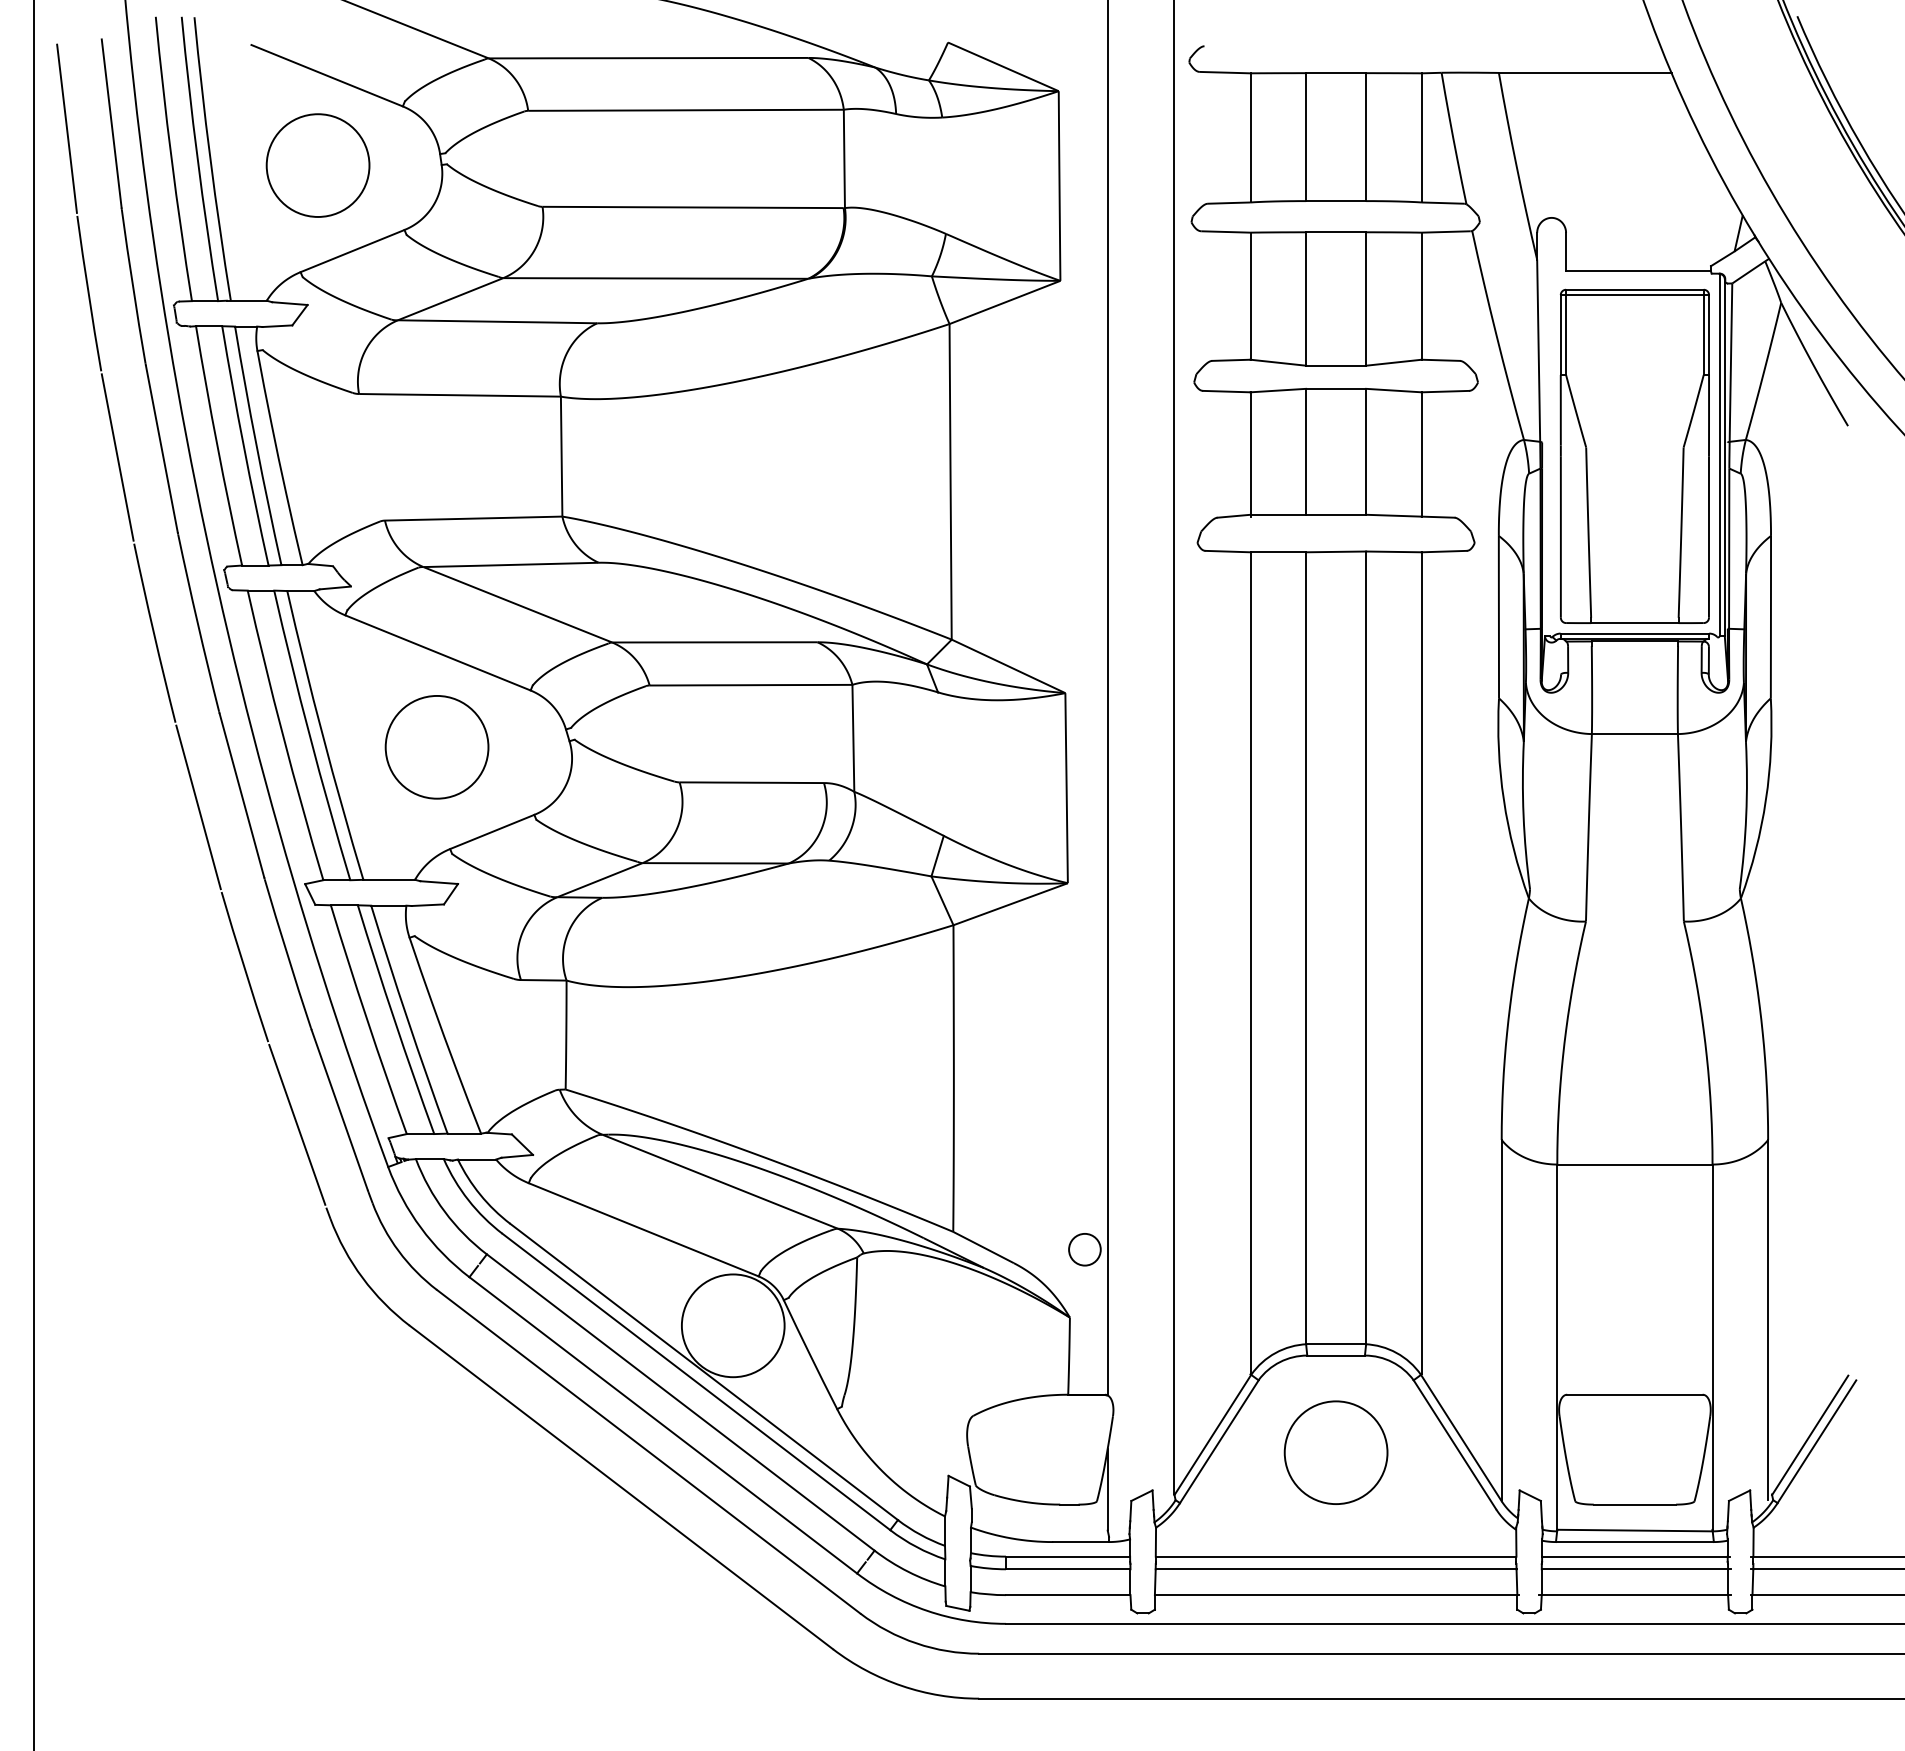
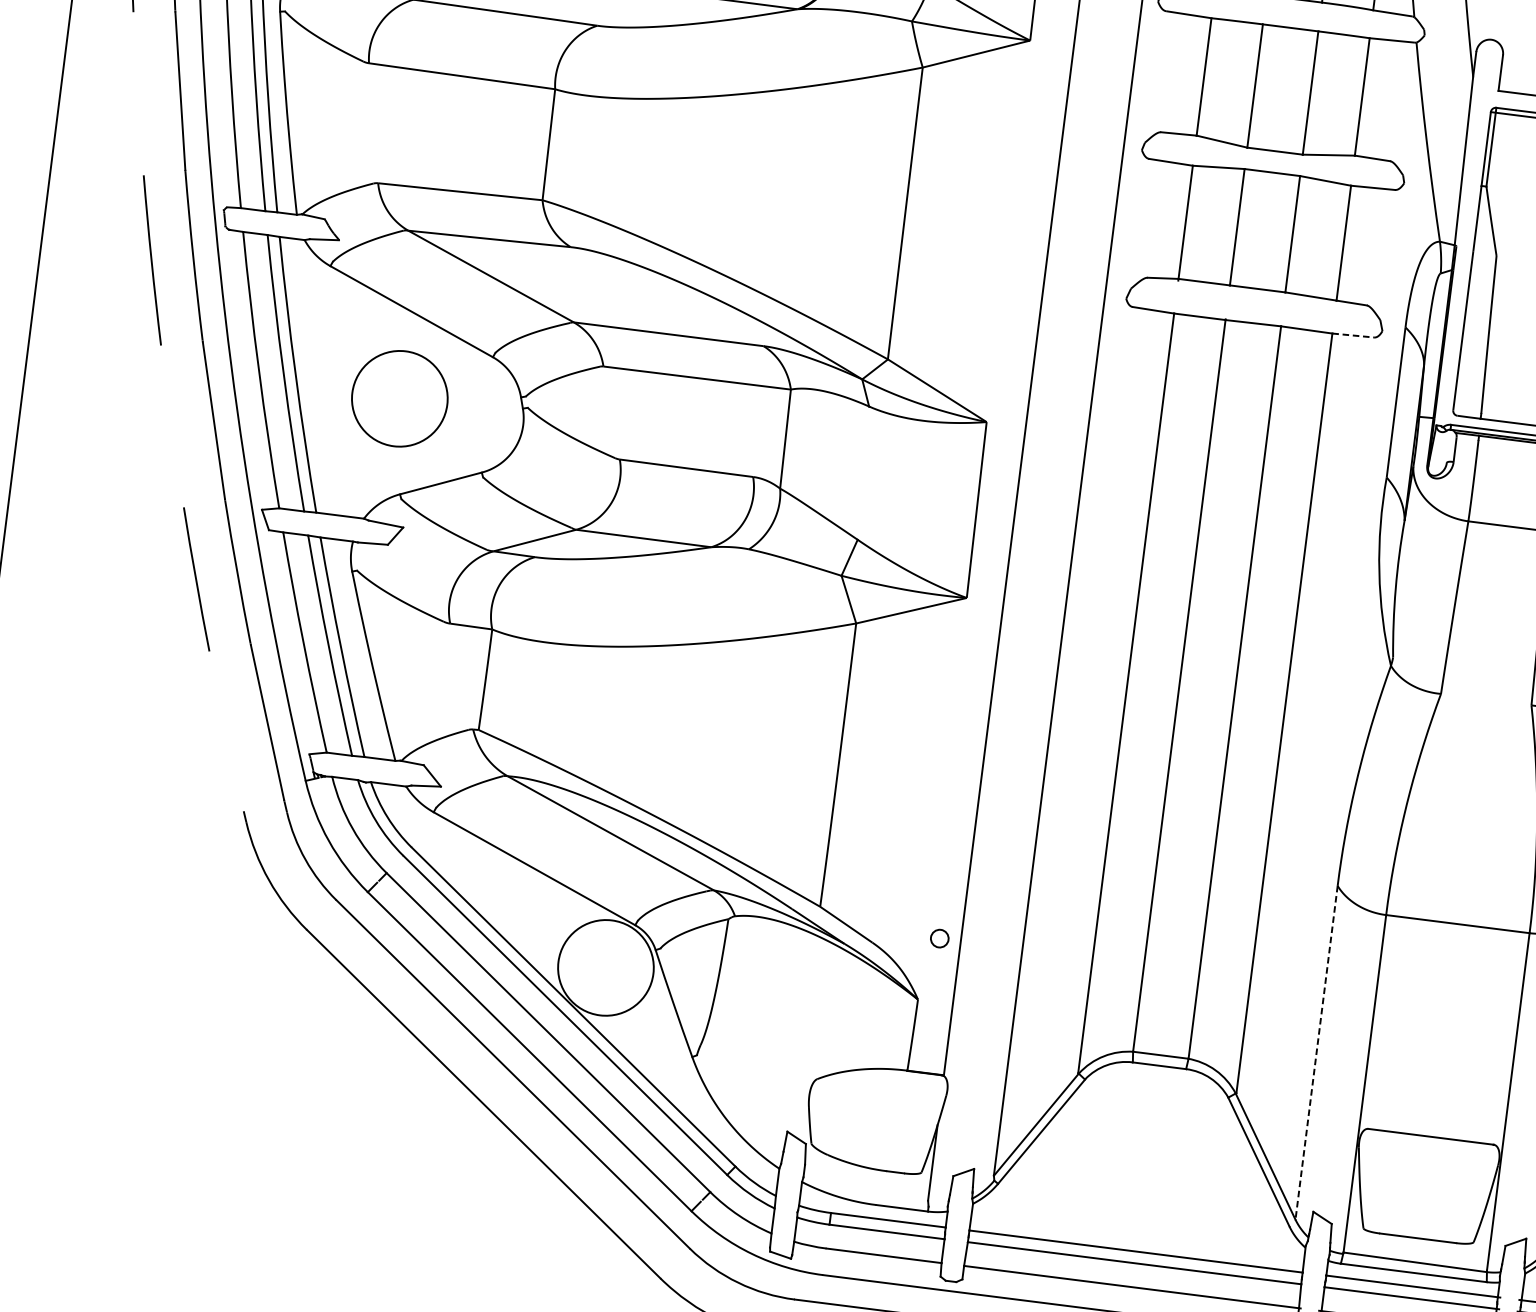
line: (117, 457) -> (138, 93), removed
line: (1444, 551) -> (1353, 335), solid -> dashed
line: (198, 807) -> (172, 426), removed
line: (297, 1124) -> (226, 731), removed
circle: (1084, 1249) -> (939, 938), size x0.6
line: (1501, 1319) -> (1316, 1051), solid -> dashed
circle: (1335, 1452) -> (1147, 1155), removed

